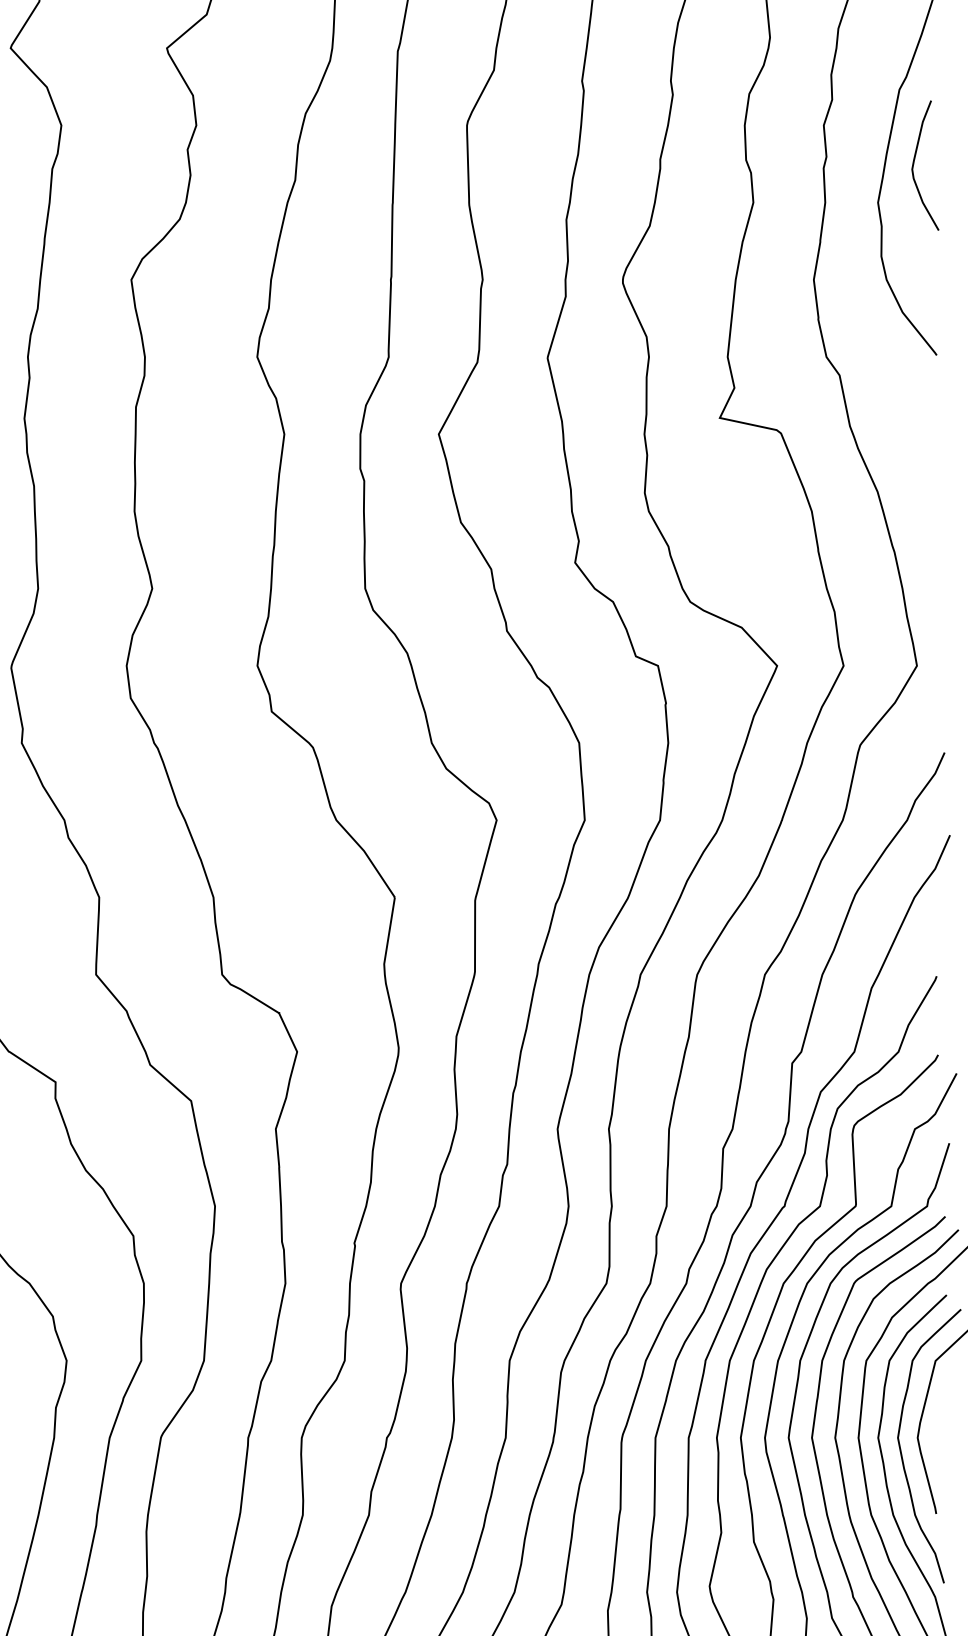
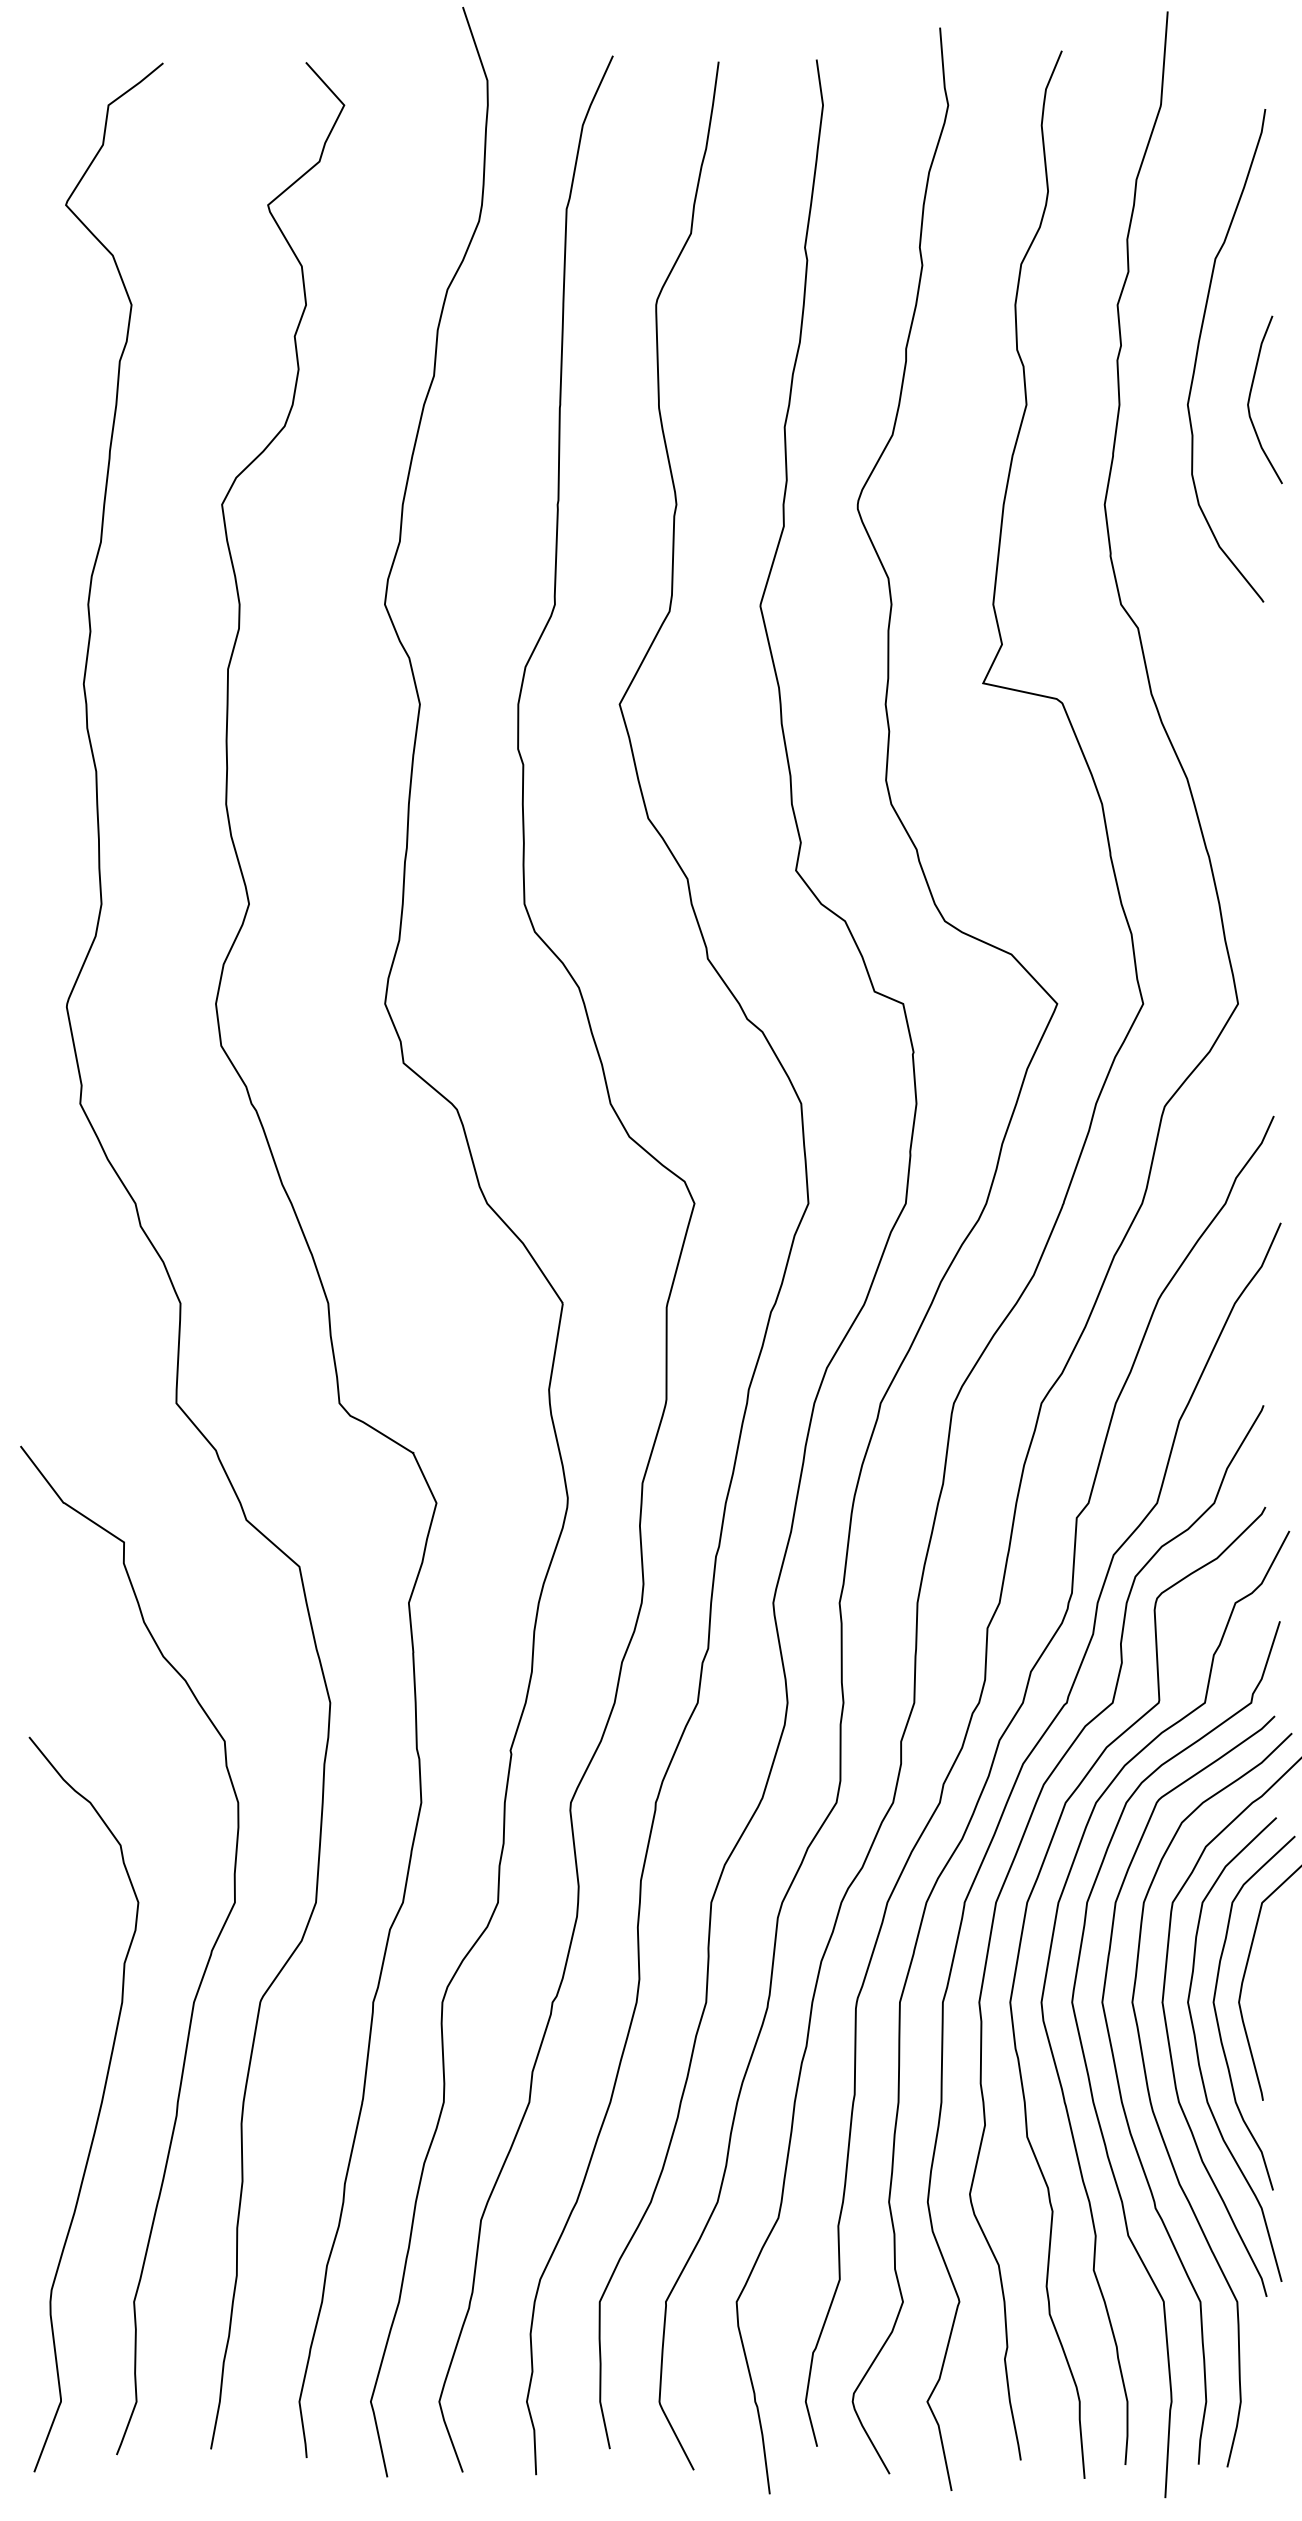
curve: (914, 164) -> (1250, 398), moved

